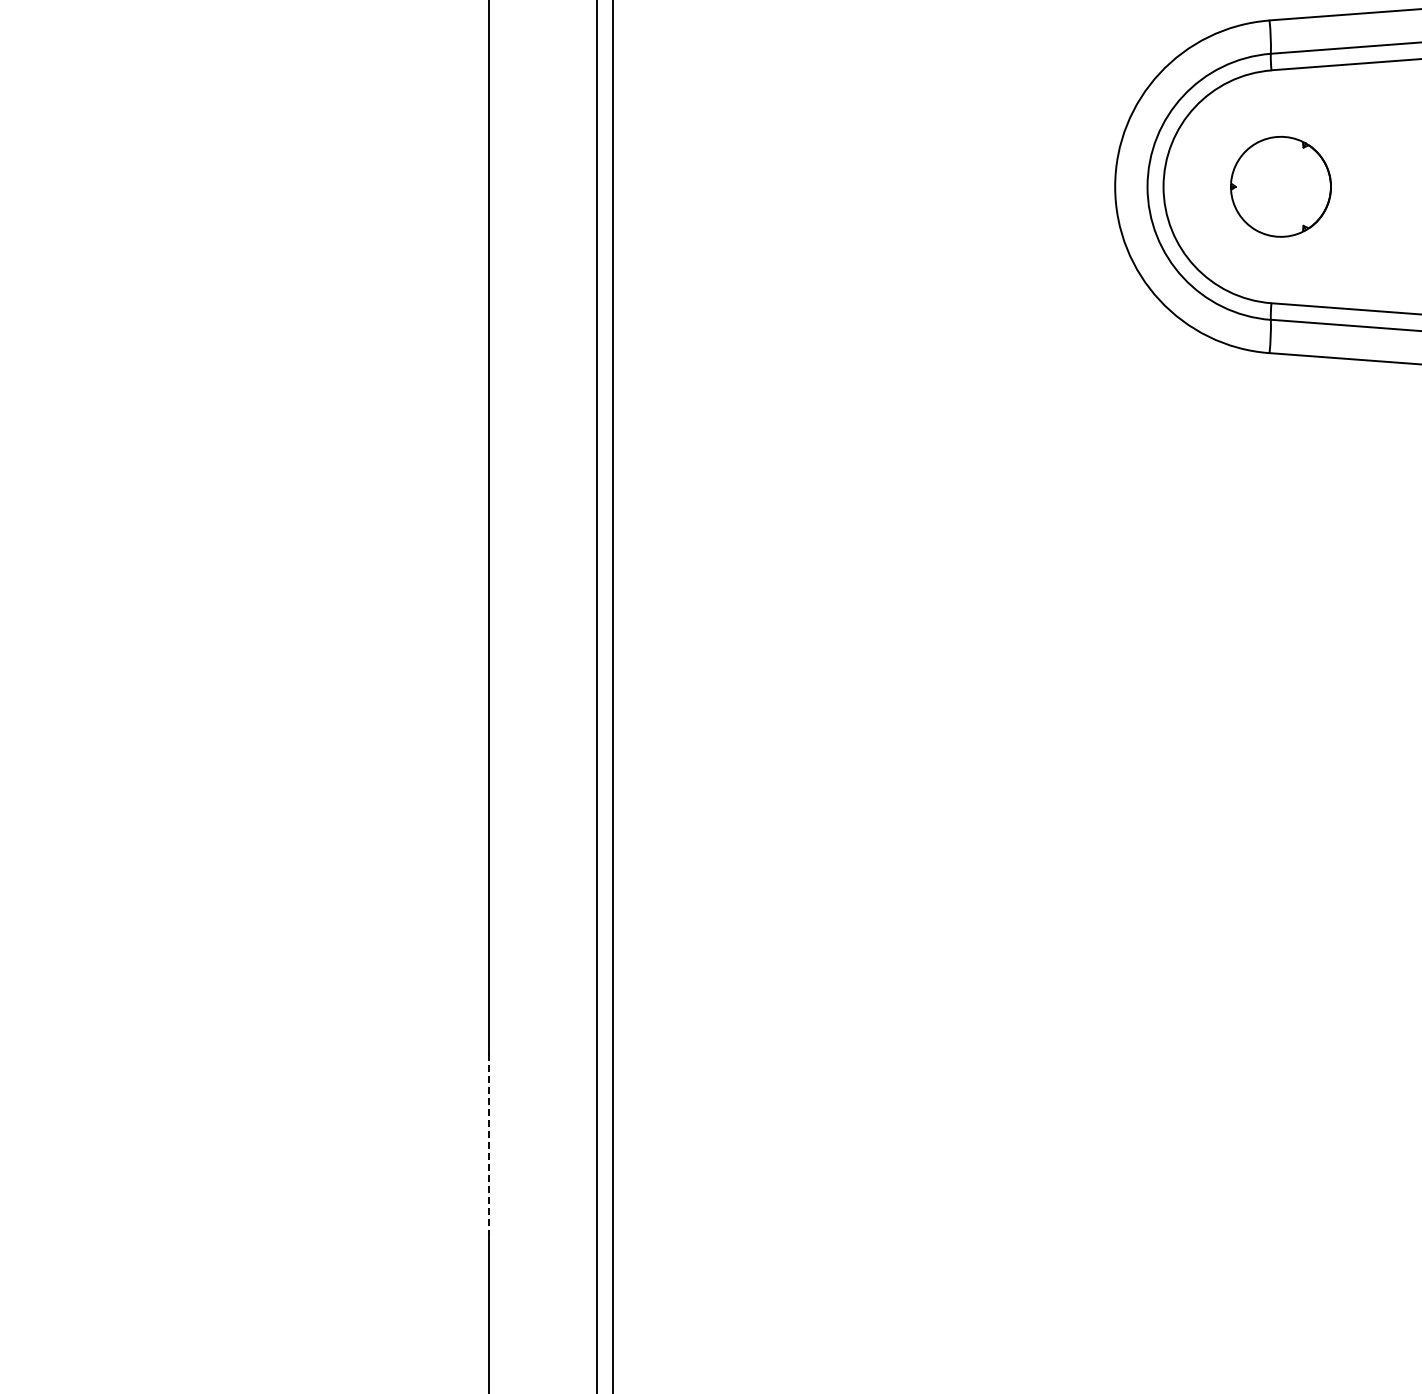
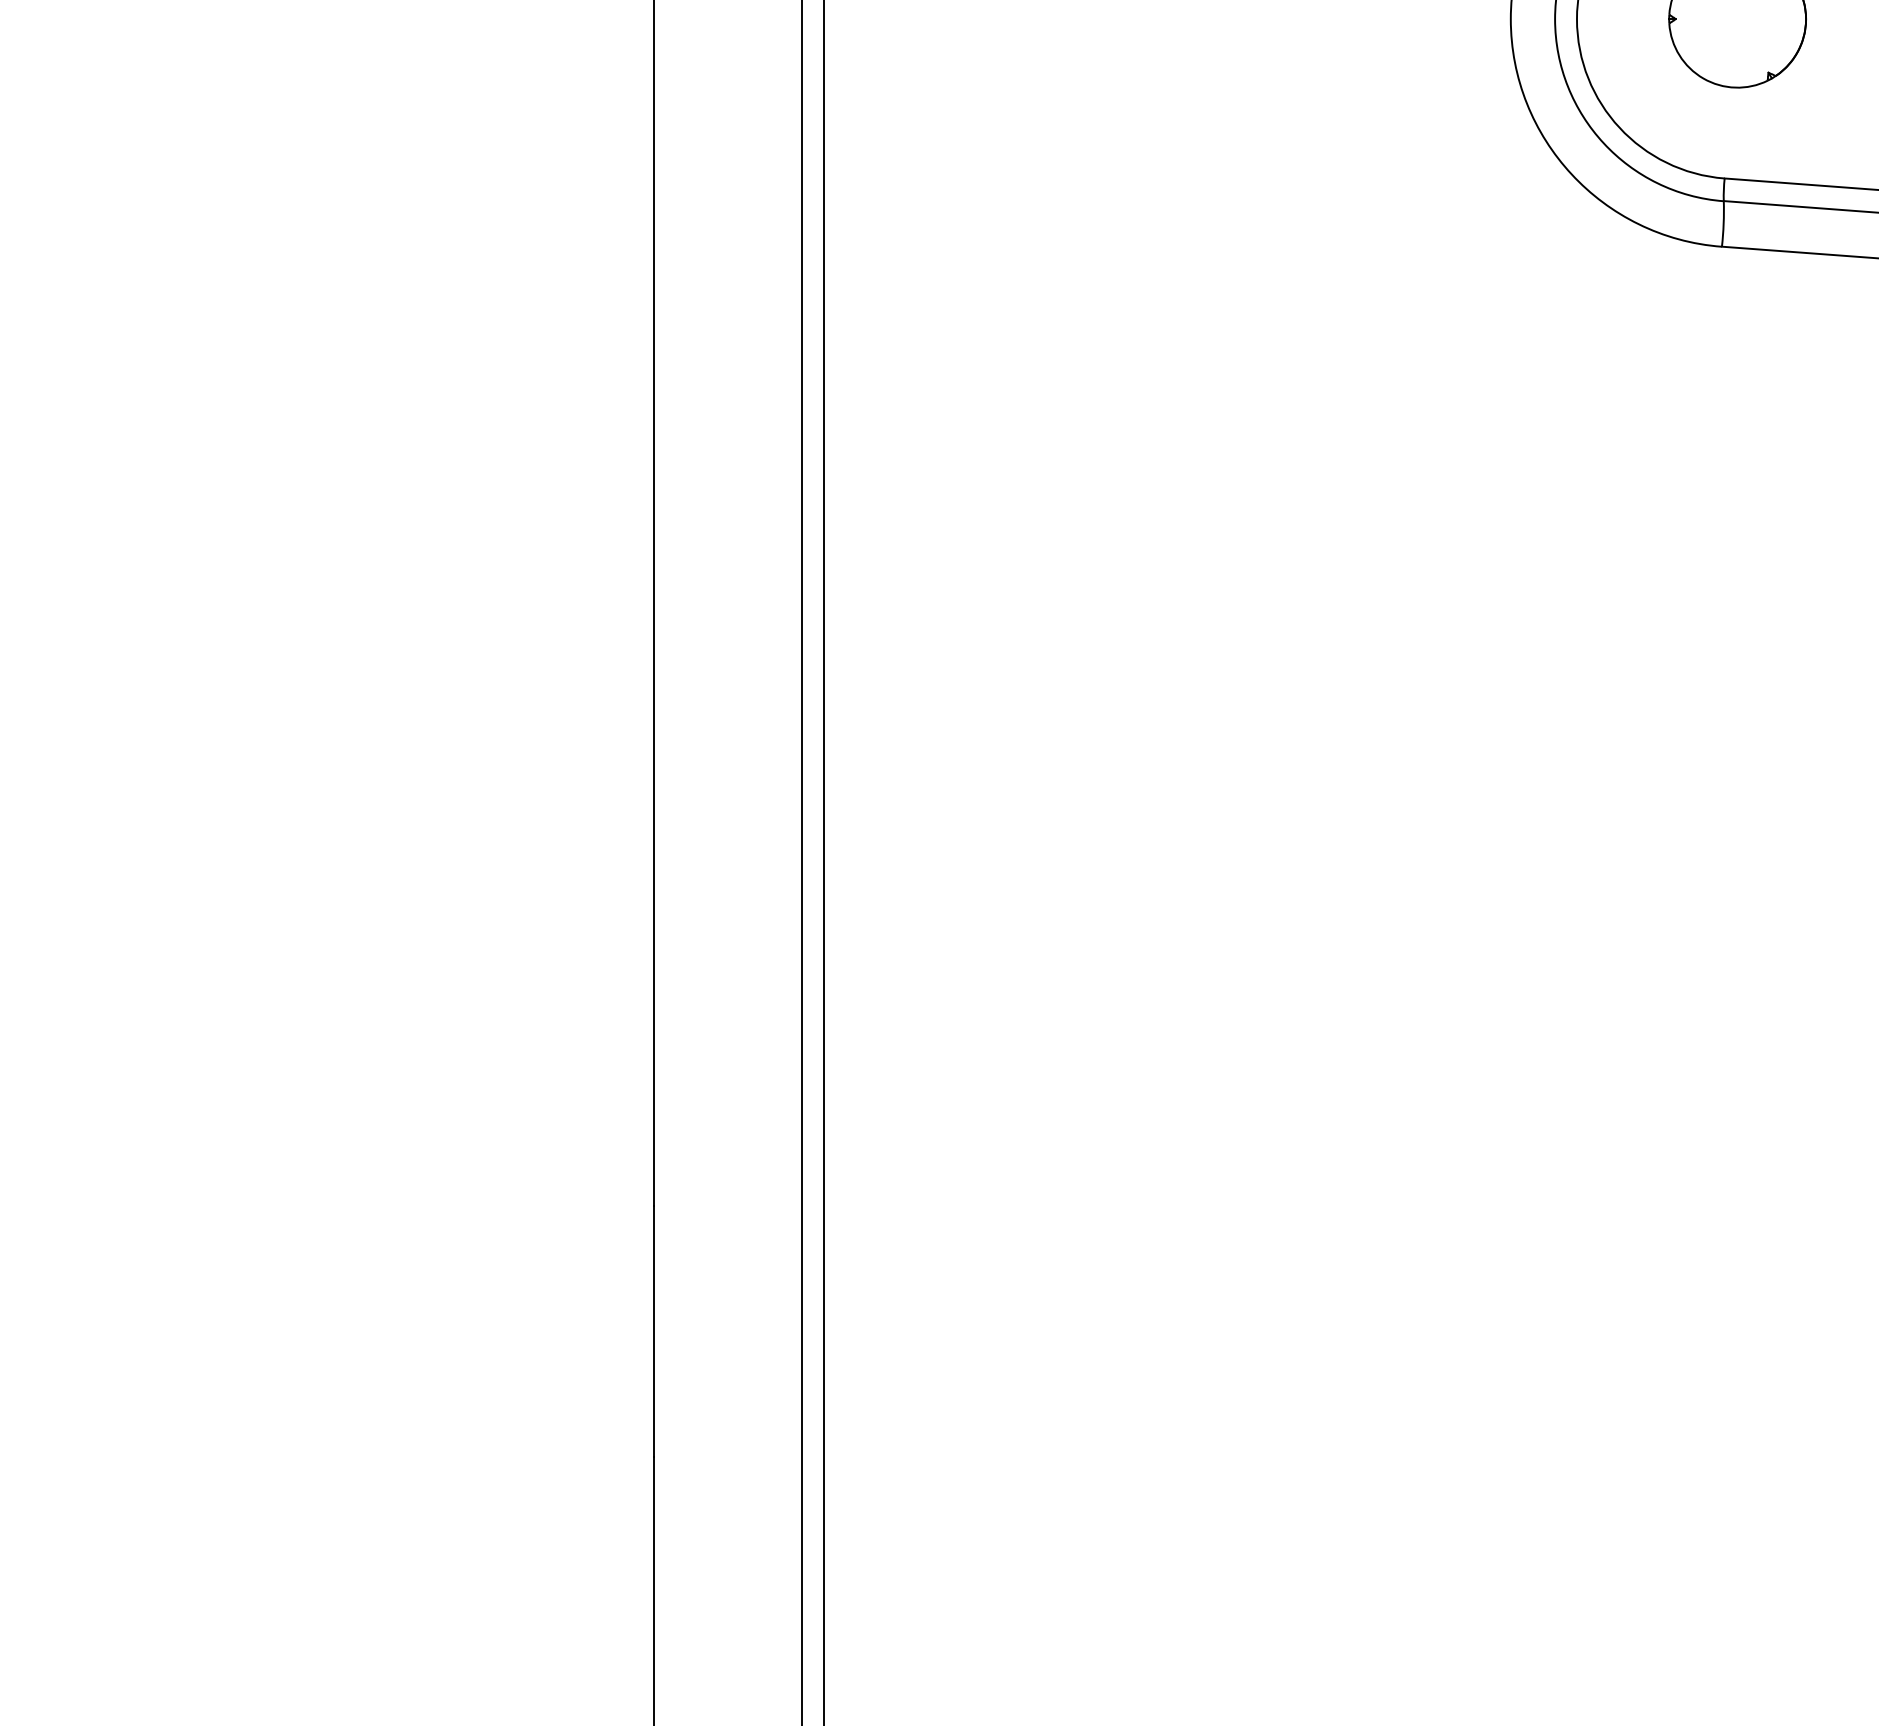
line: (488, 1145) -> (653, 1330), dashed -> solid

